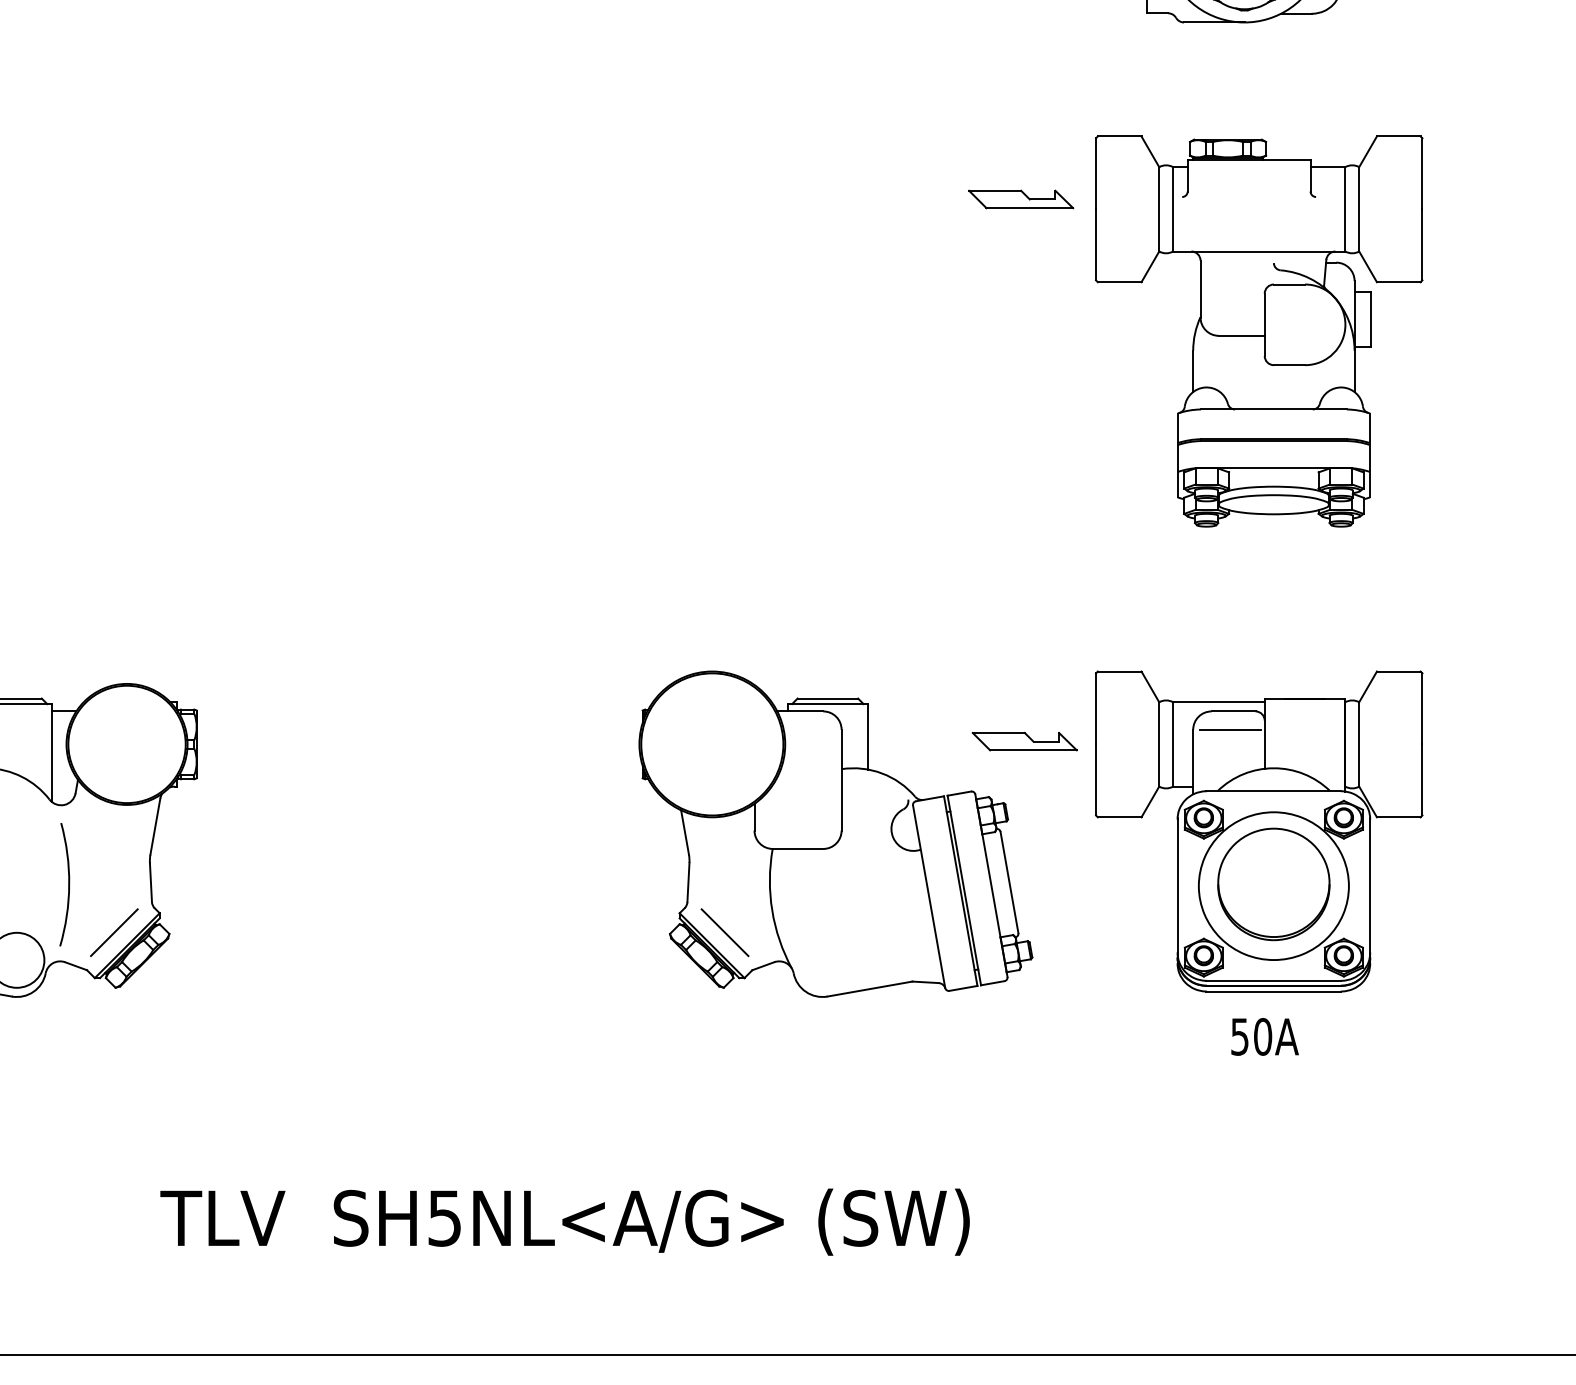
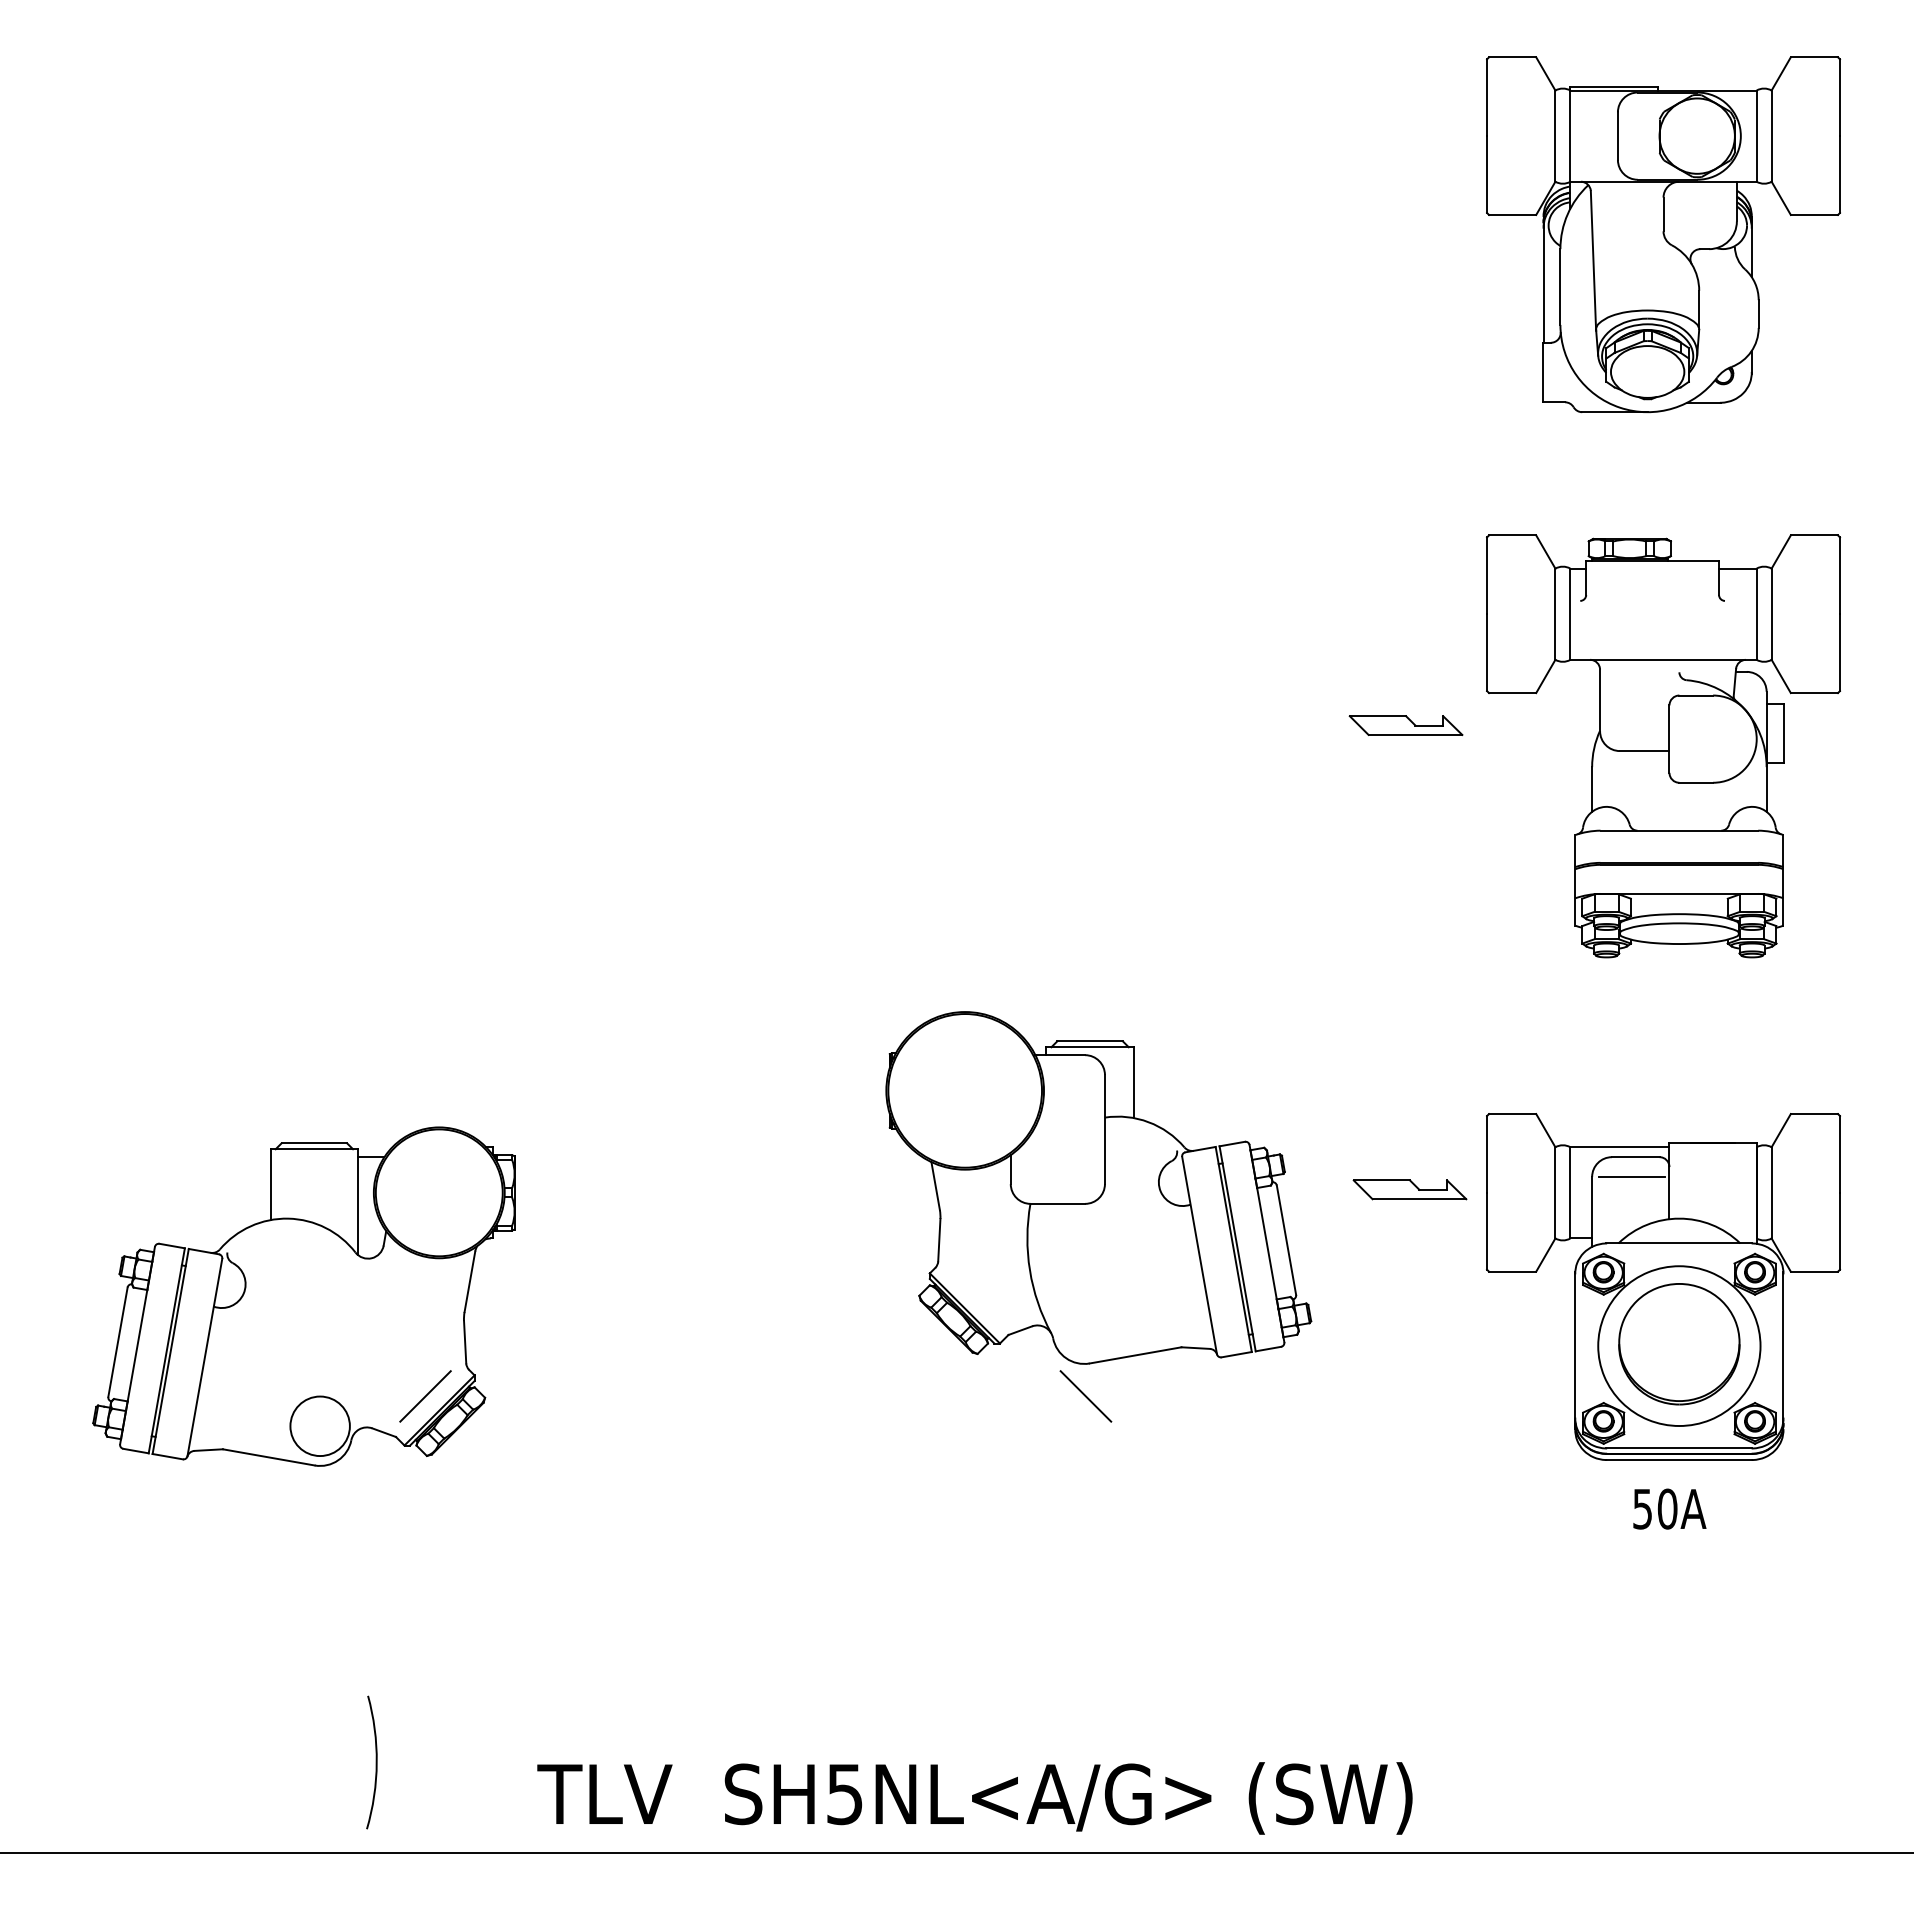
part: (1020, 199) -> (1405, 725), moved
part: (835, 833) -> (1098, 1187), moved
arc: (68, 884) -> (375, 1762), moved
text: (564, 1222) -> (974, 1798), moved

